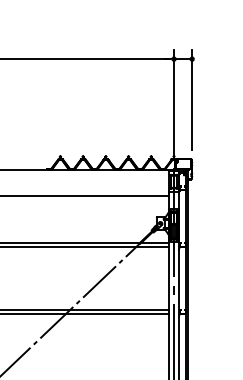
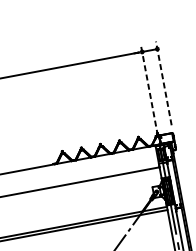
line: (192, 99) -> (164, 82), solid -> dashed
line: (174, 104) -> (149, 89), solid -> dashed

